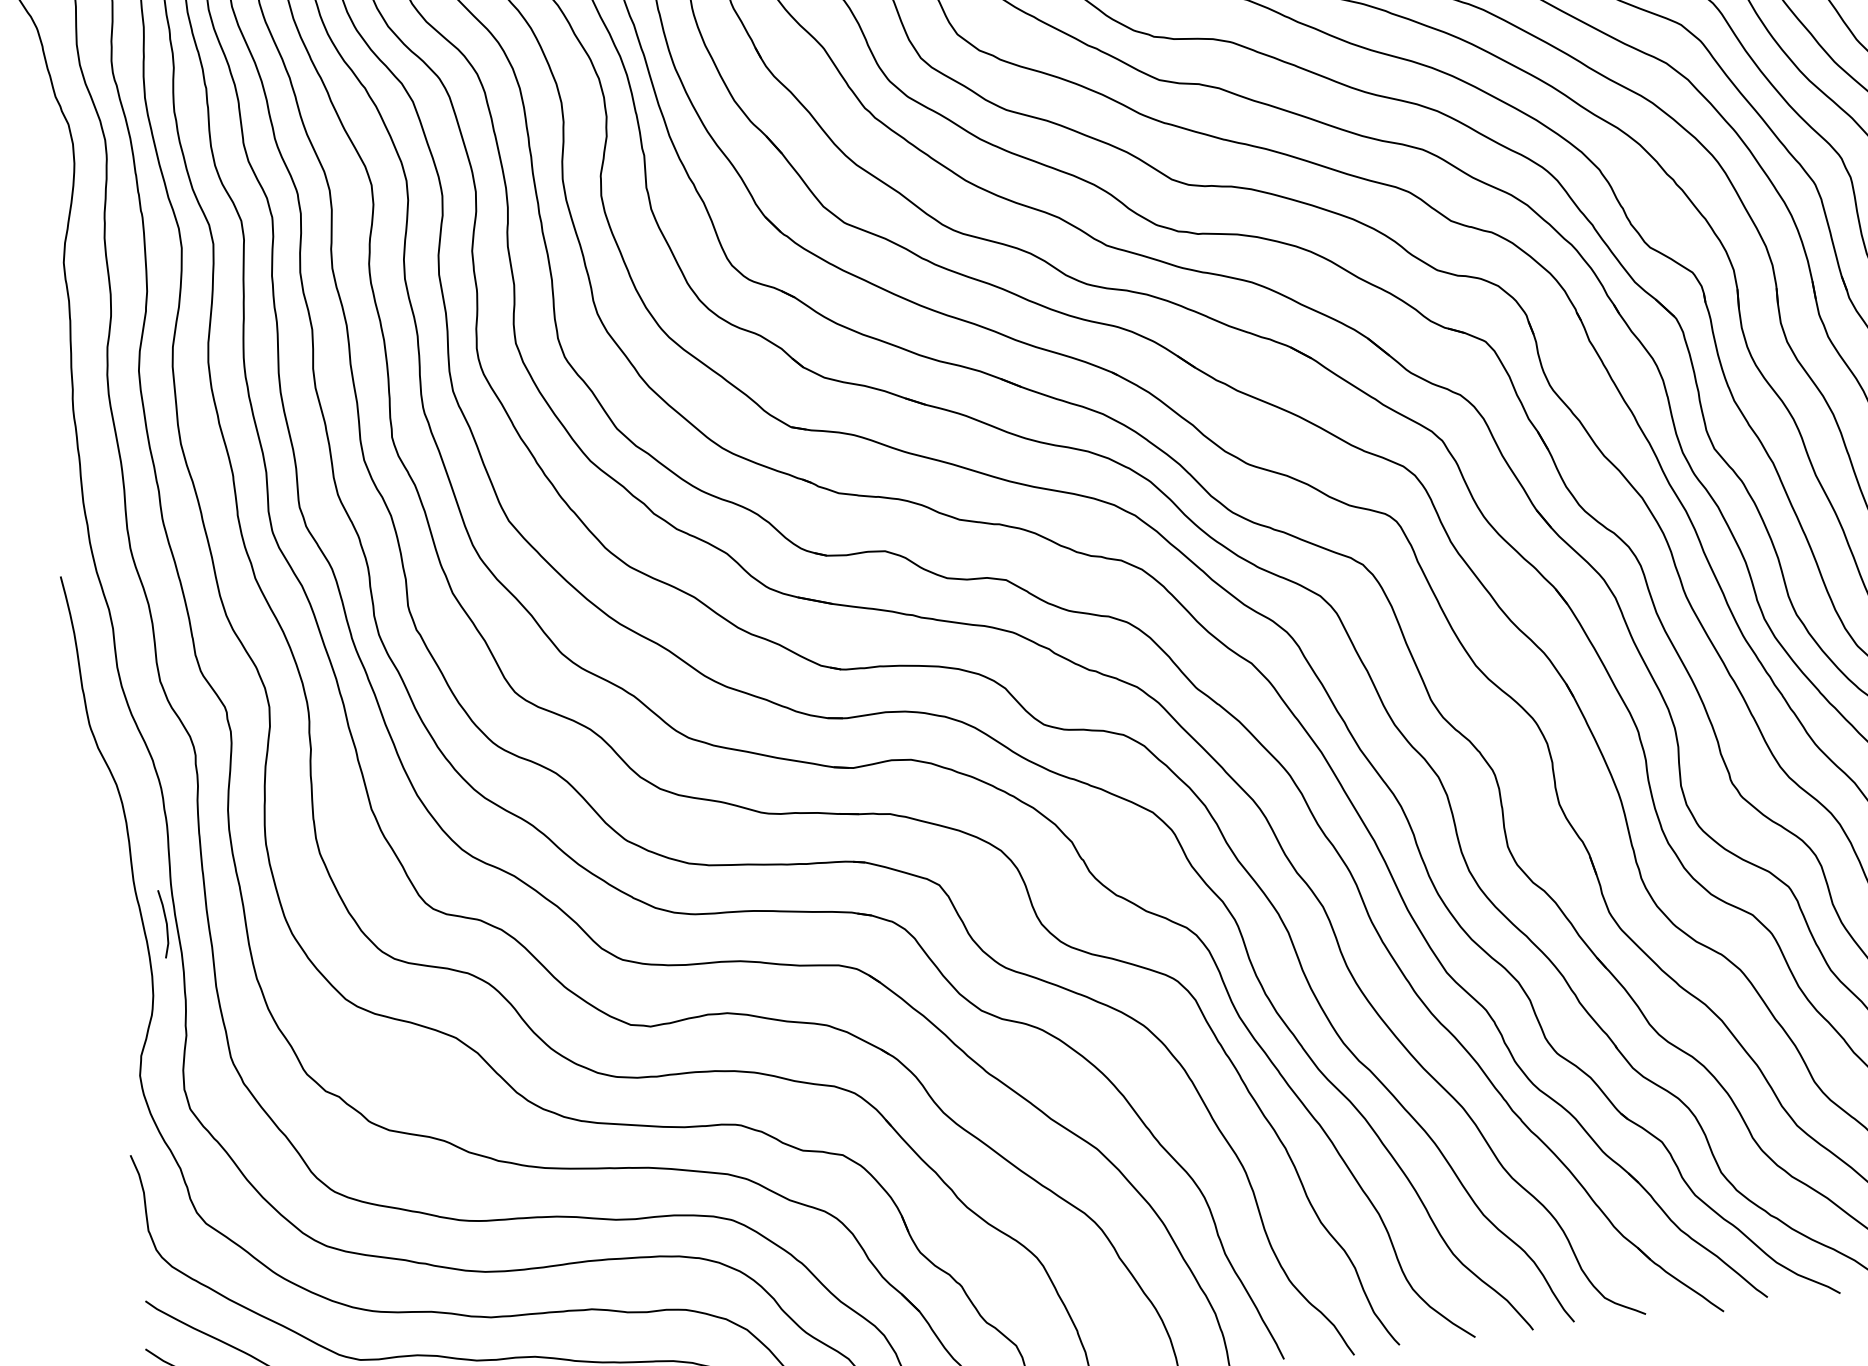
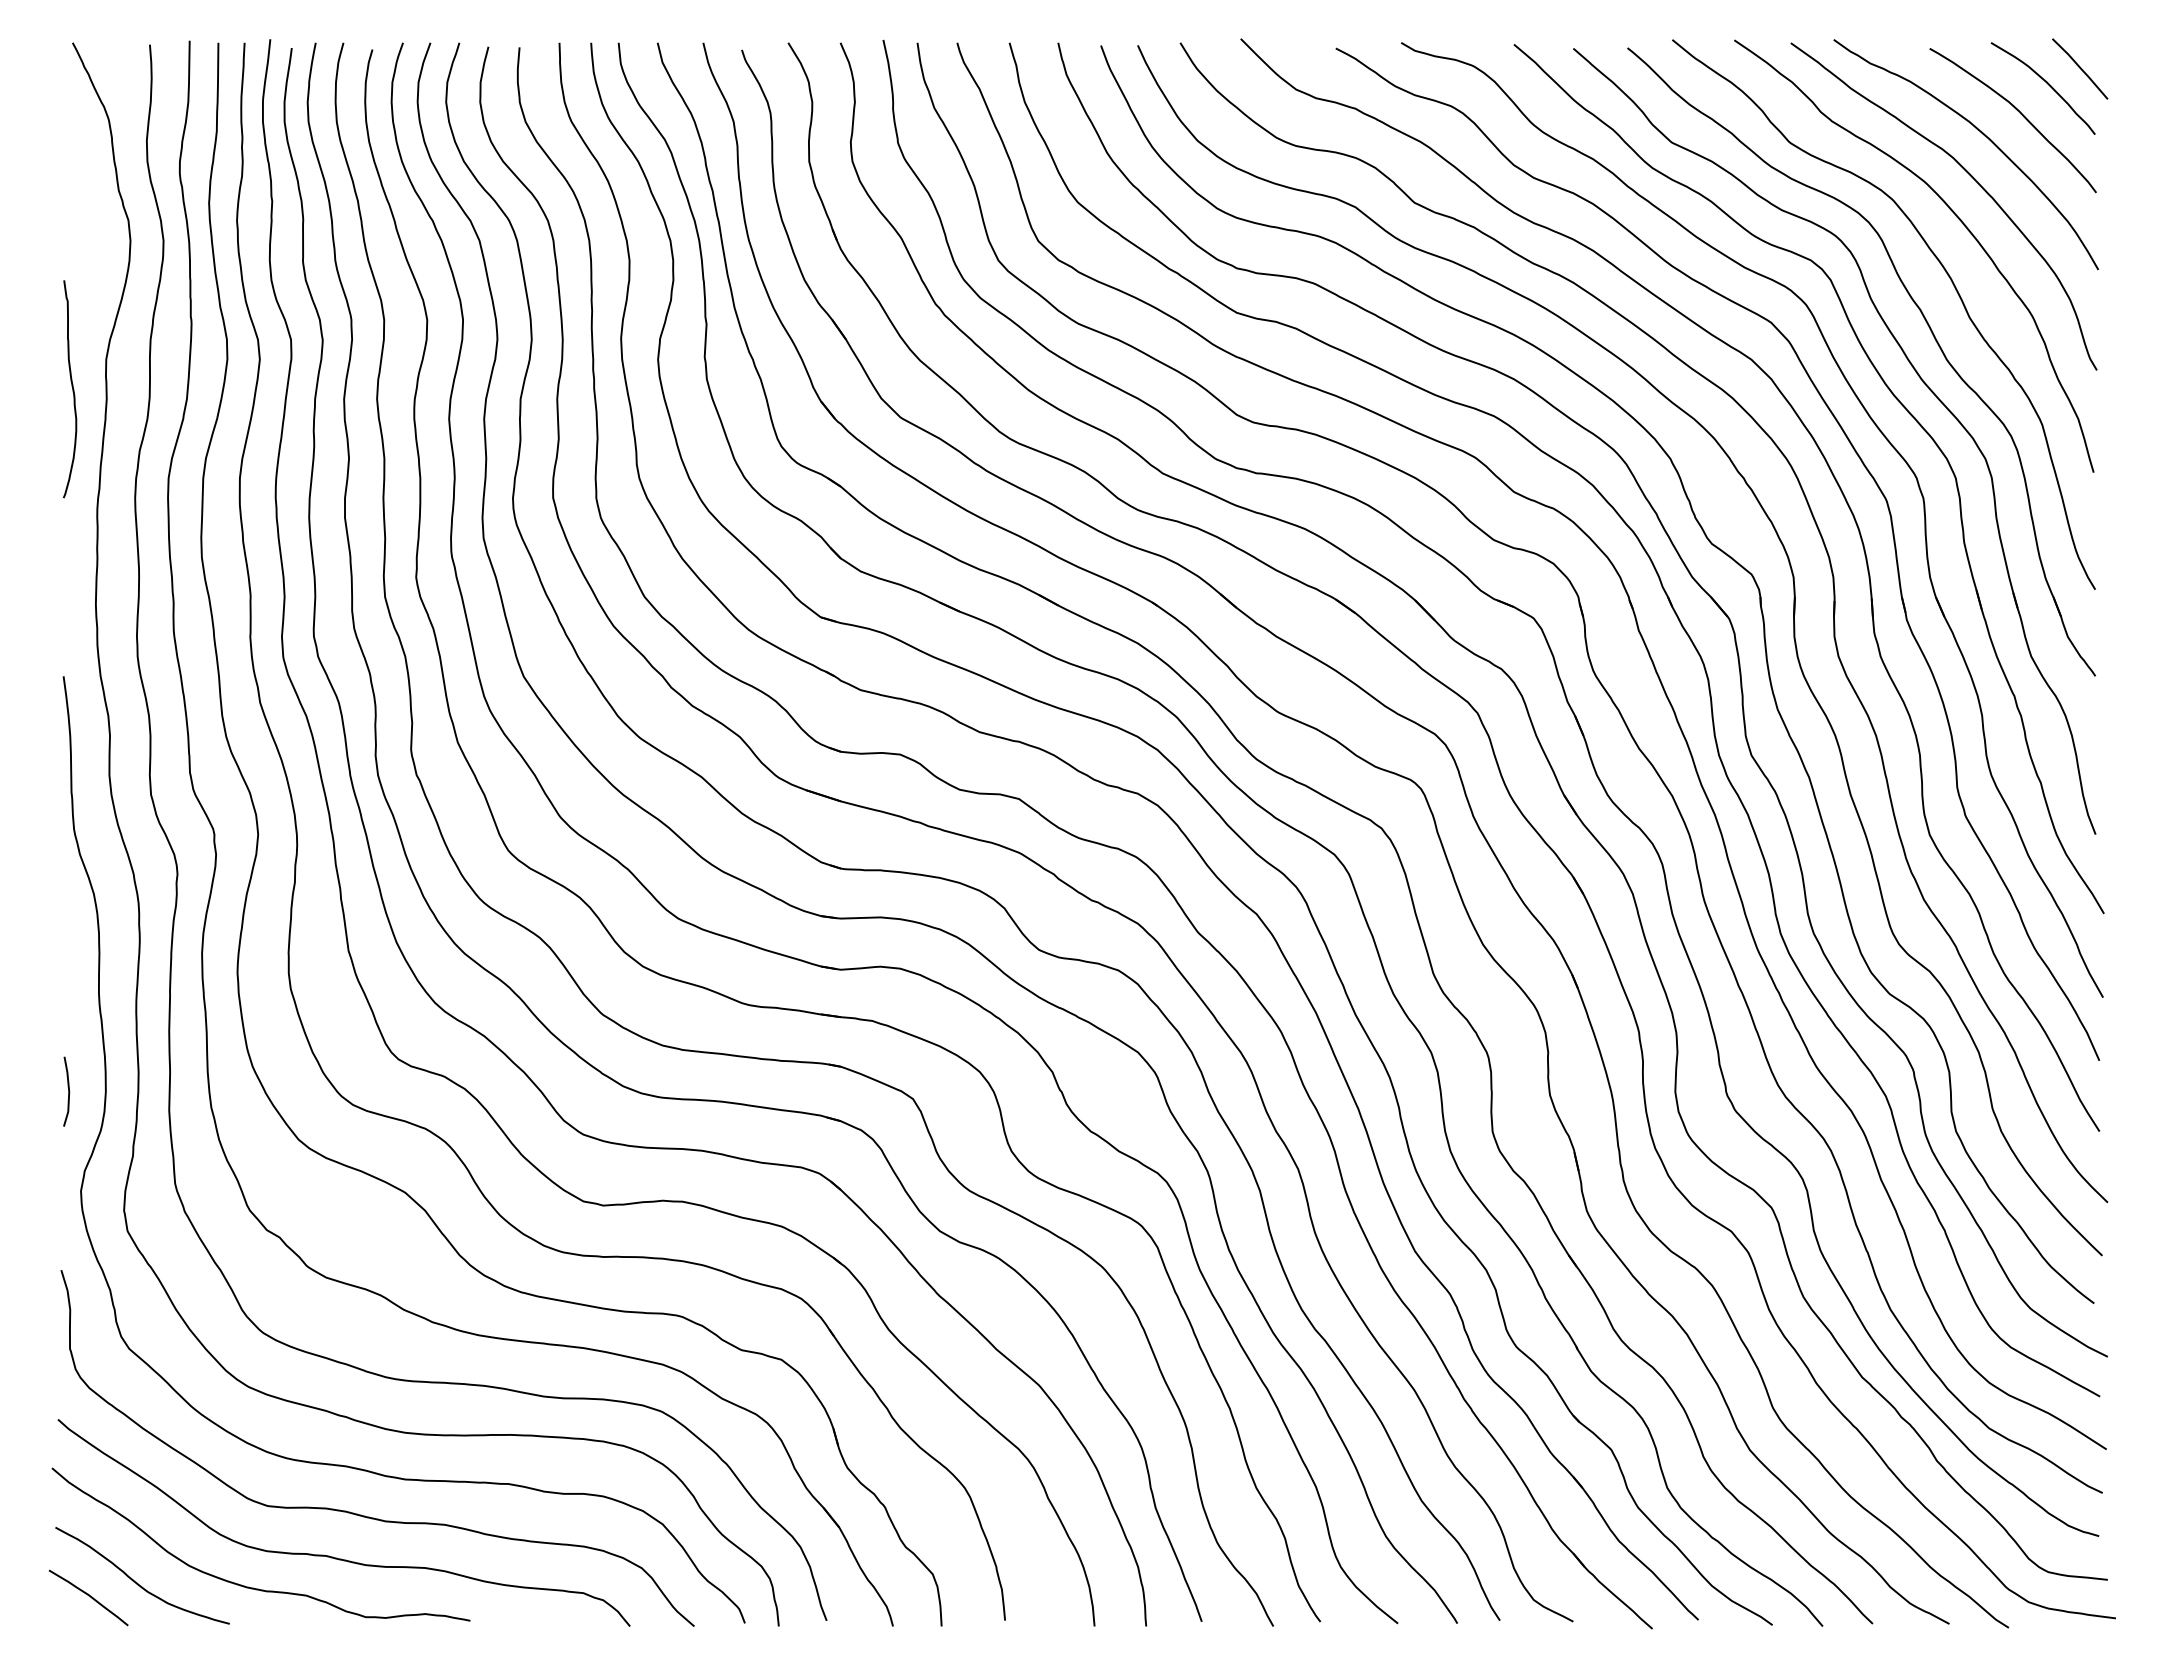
curve: (34, 296) -> (72, 389), added
curve: (166, 923) -> (68, 1091), moved

